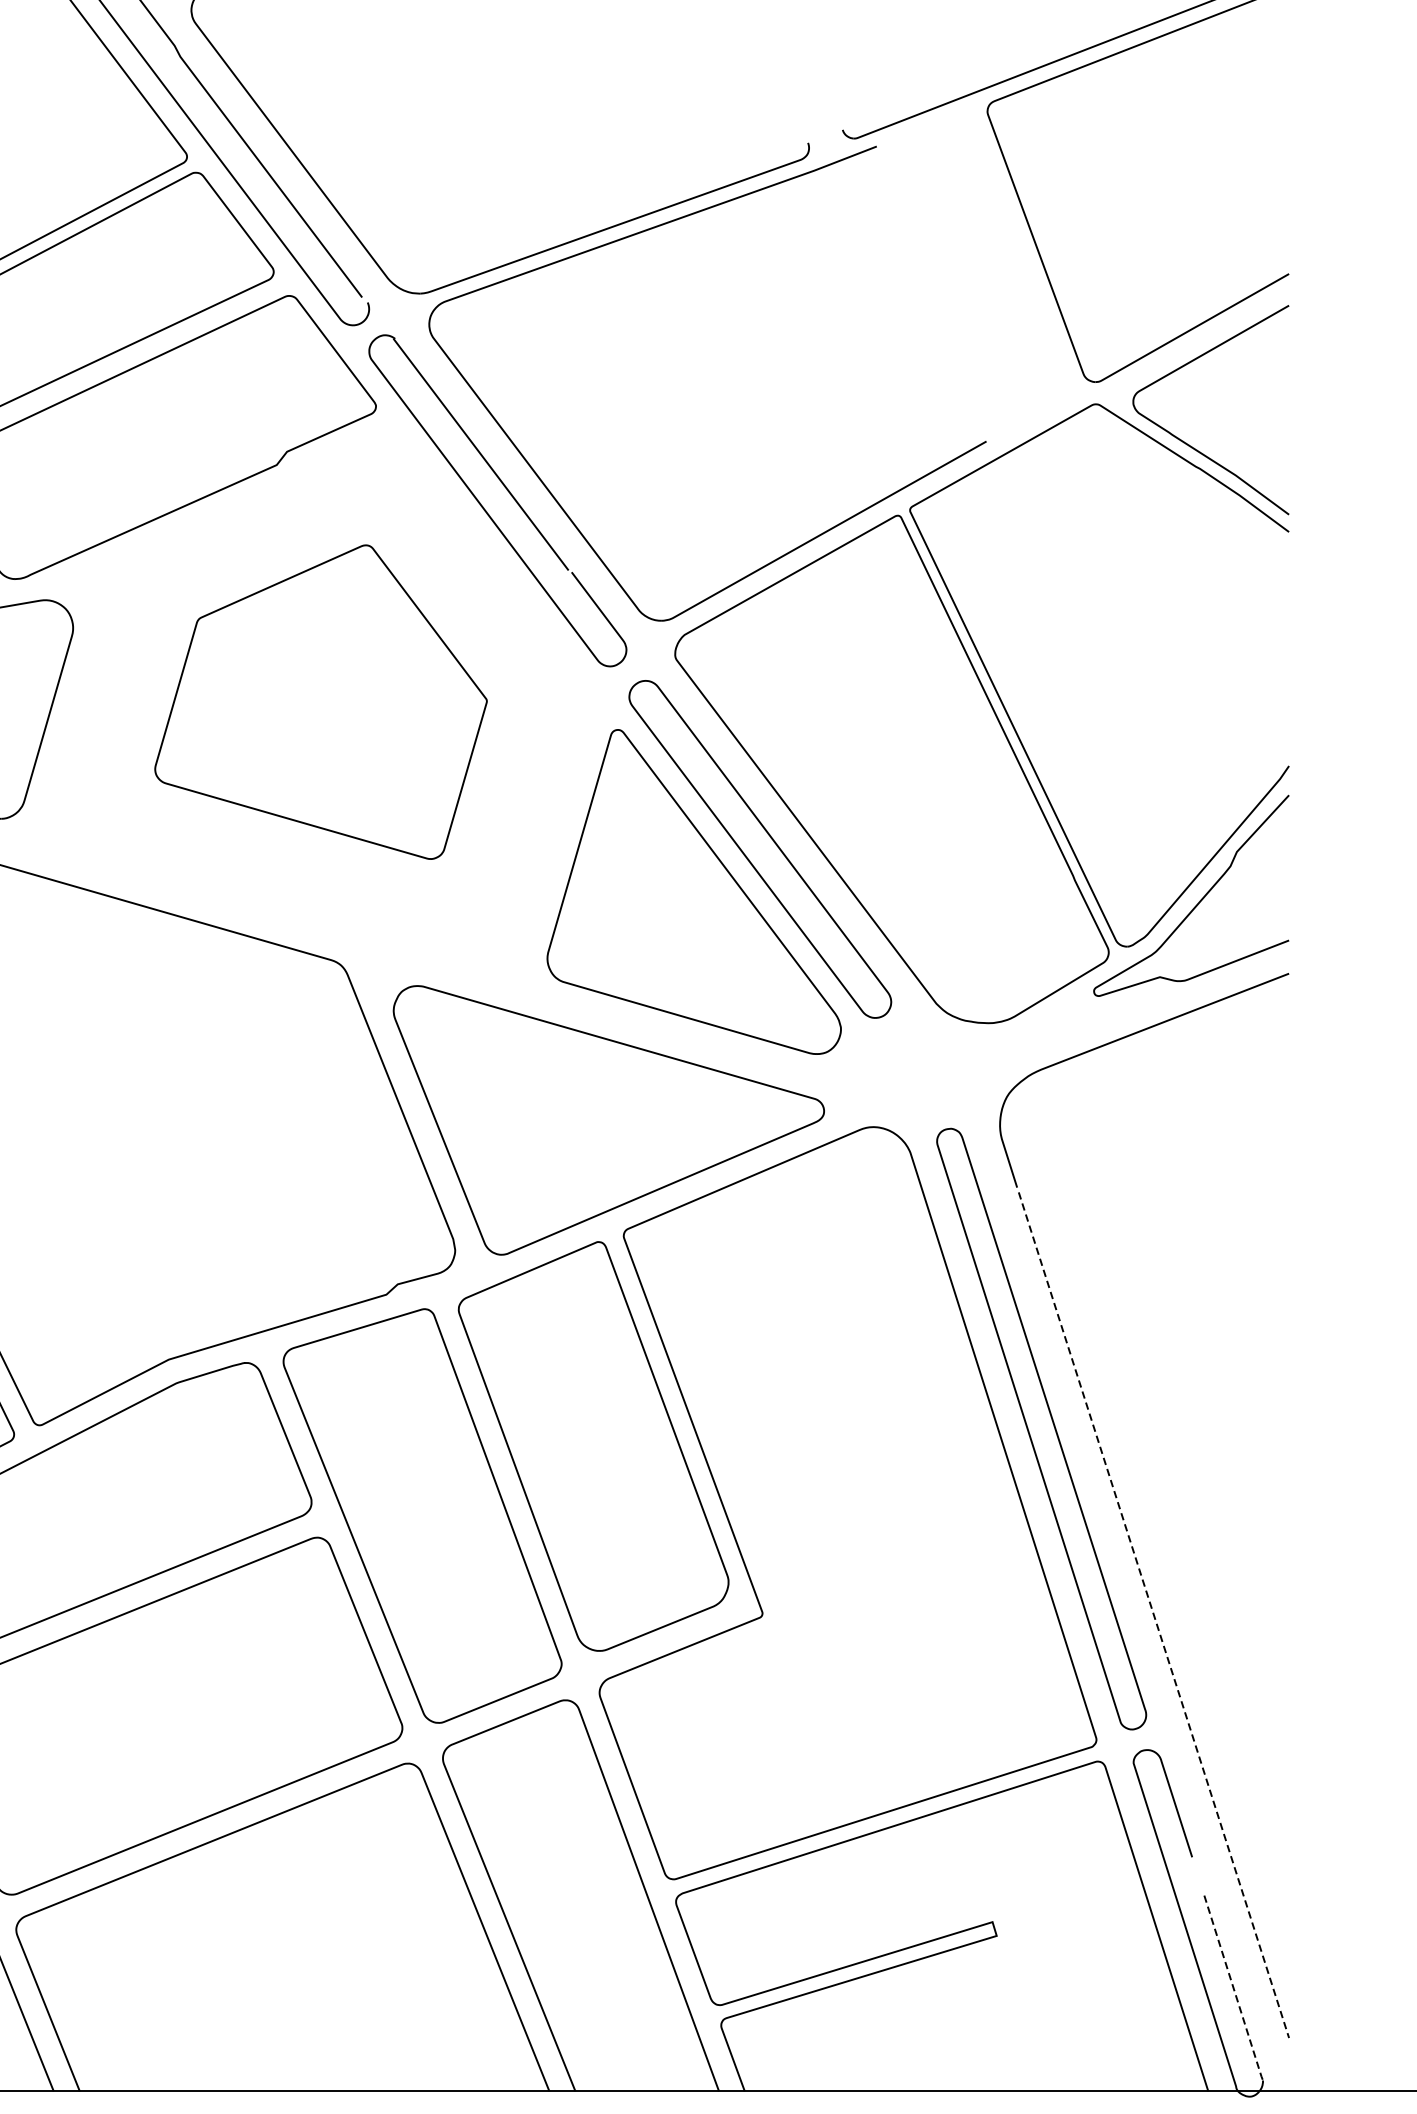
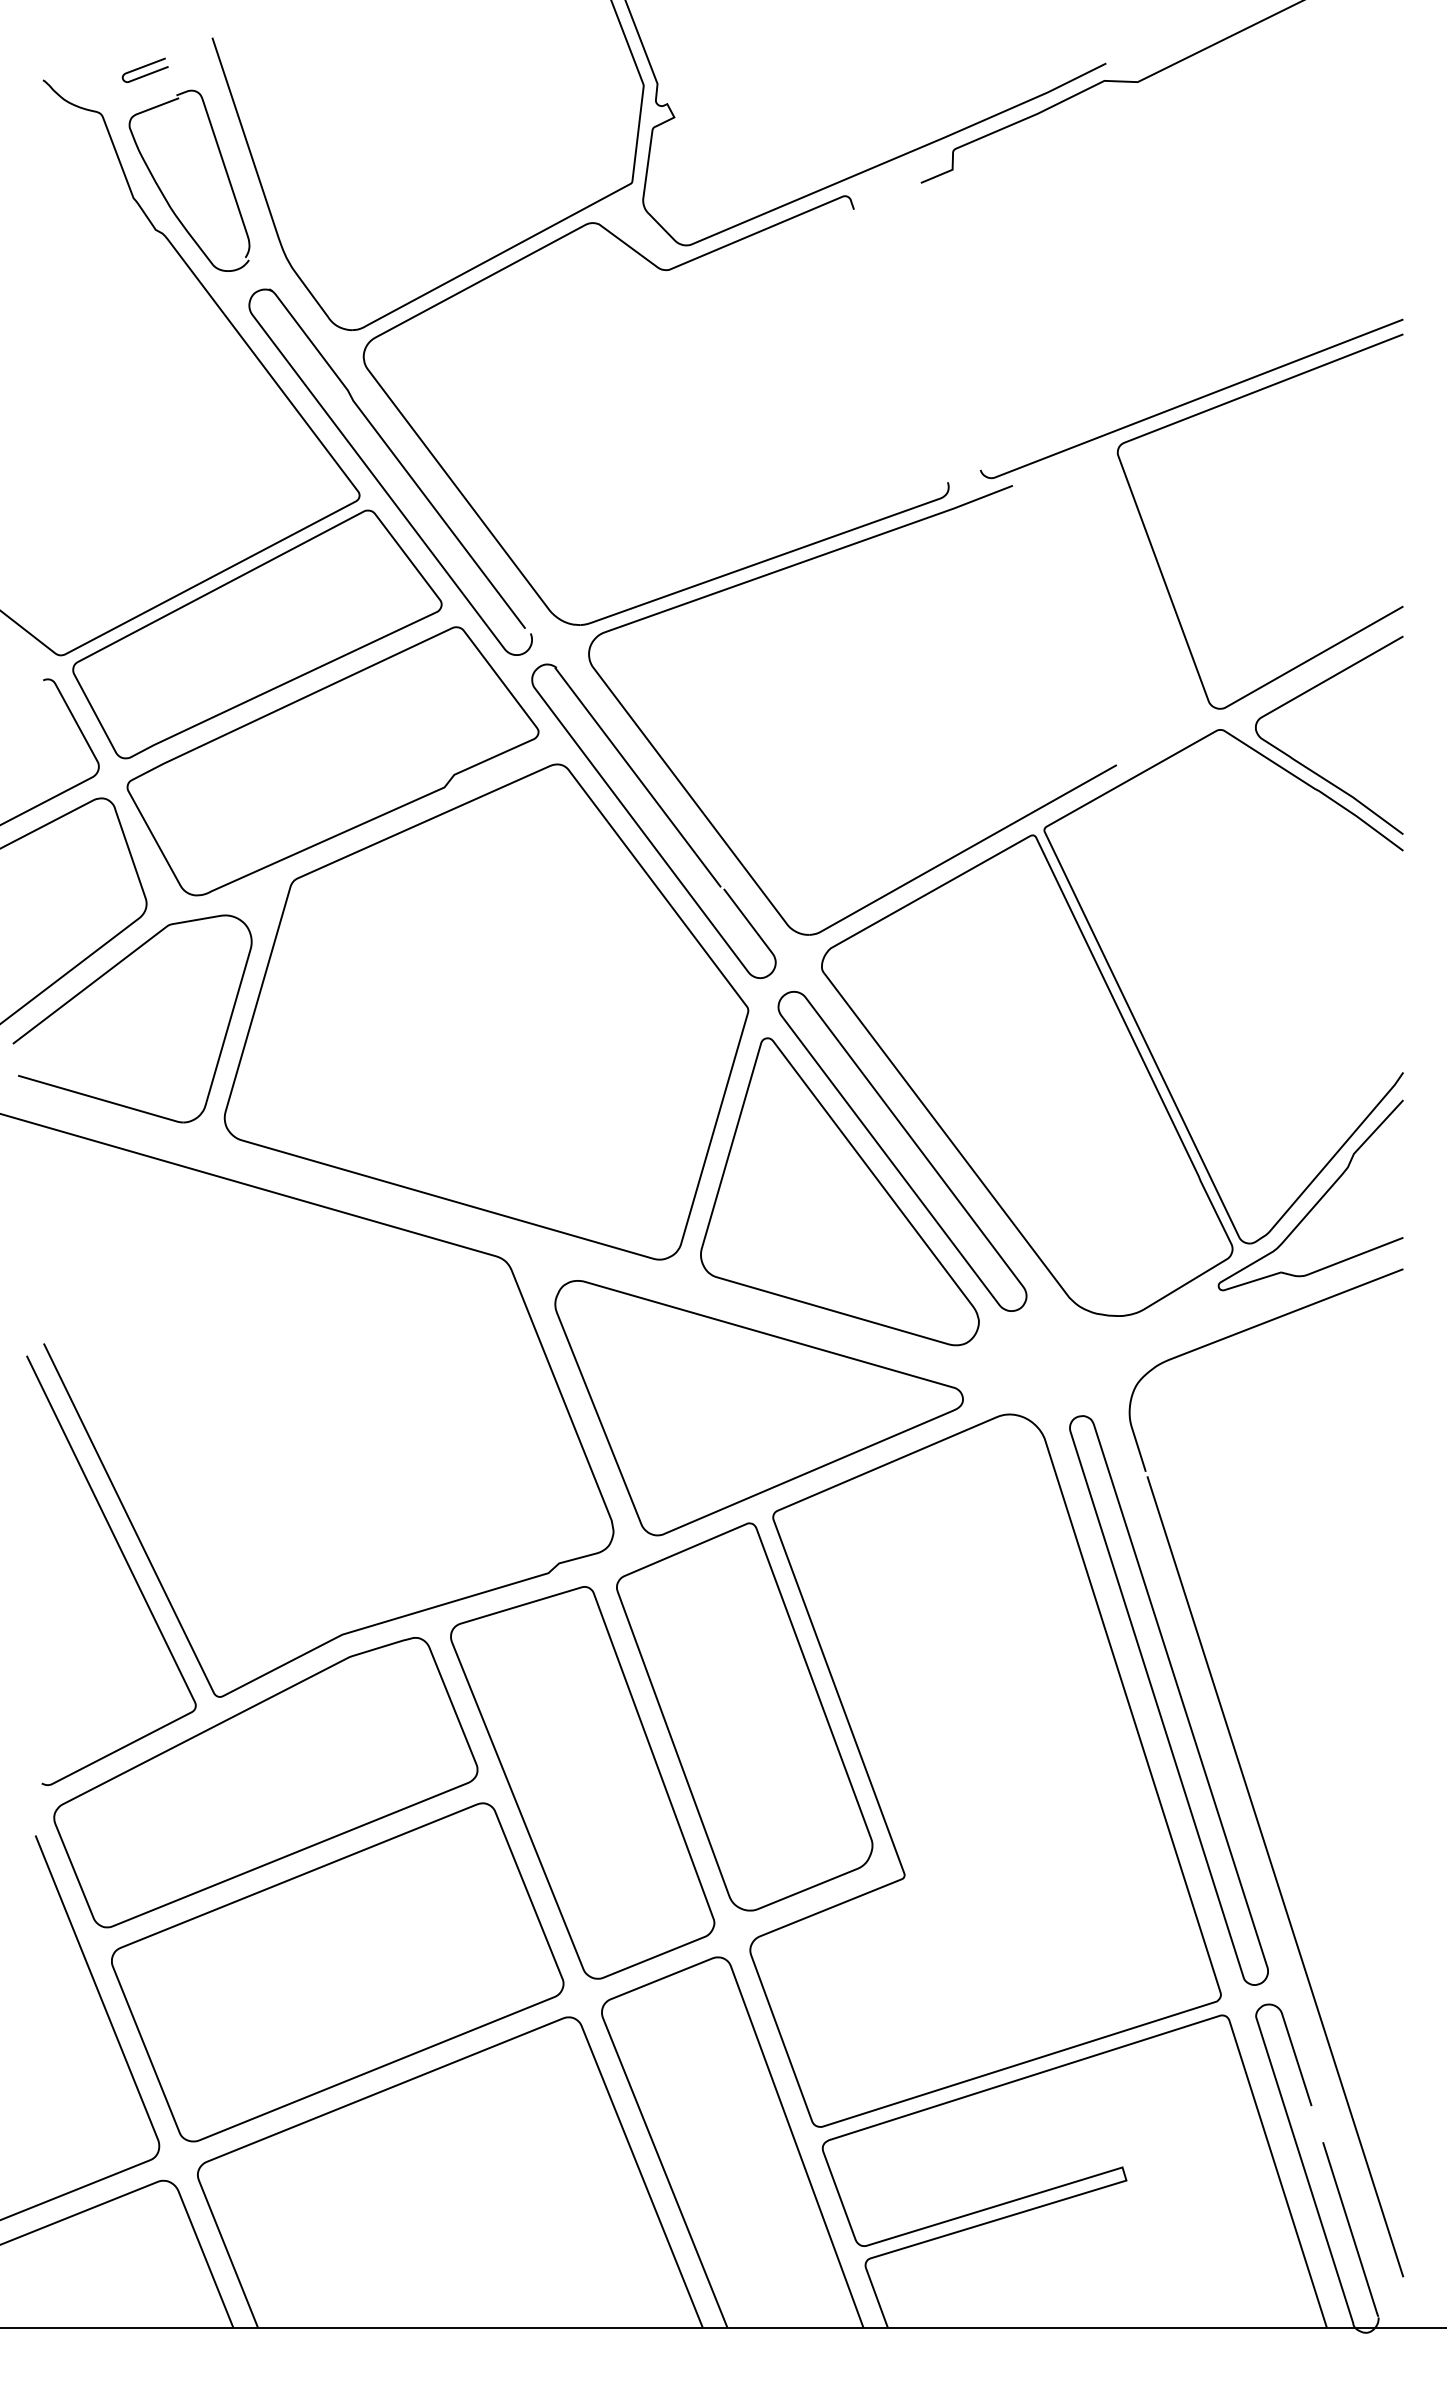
part: (321, 701) -> (486, 1011), size x1.67
line: (1154, 1615) -> (1275, 1877), dashed -> solid
line: (1233, 1987) -> (1350, 2229), dashed -> solid

